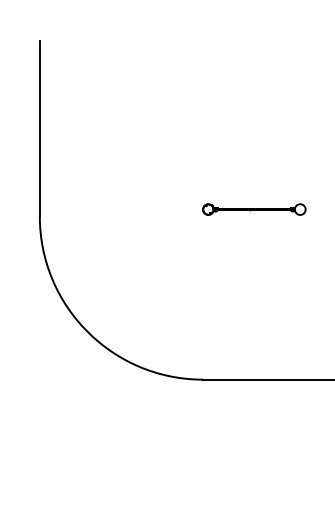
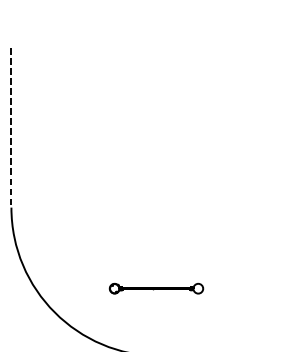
line: (39, 128) -> (11, 127), solid -> dashed
part: (254, 209) -> (156, 288), moved

